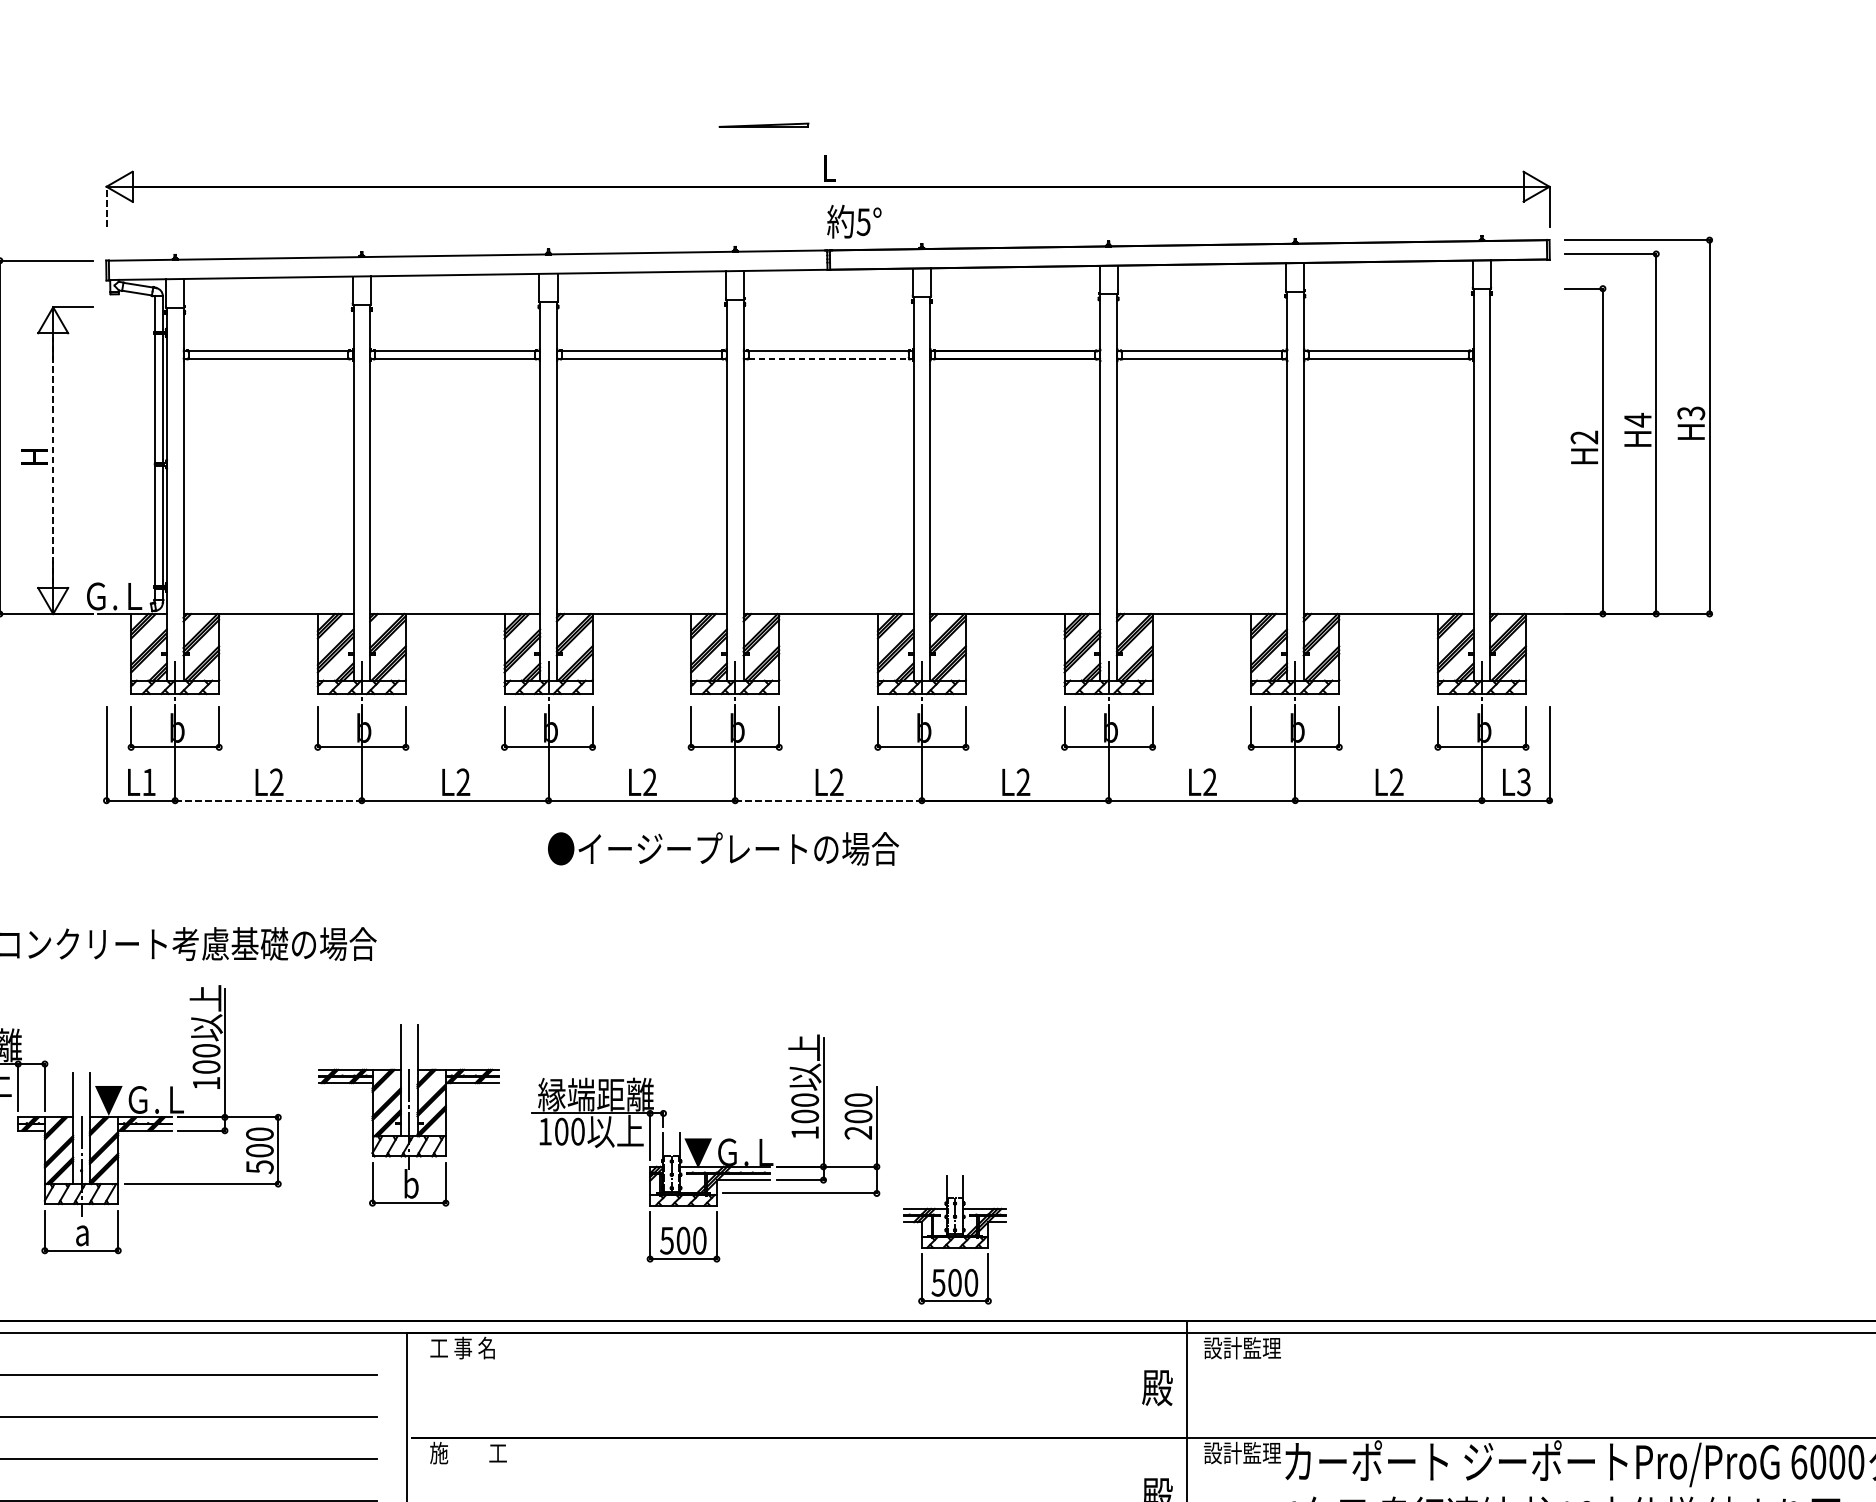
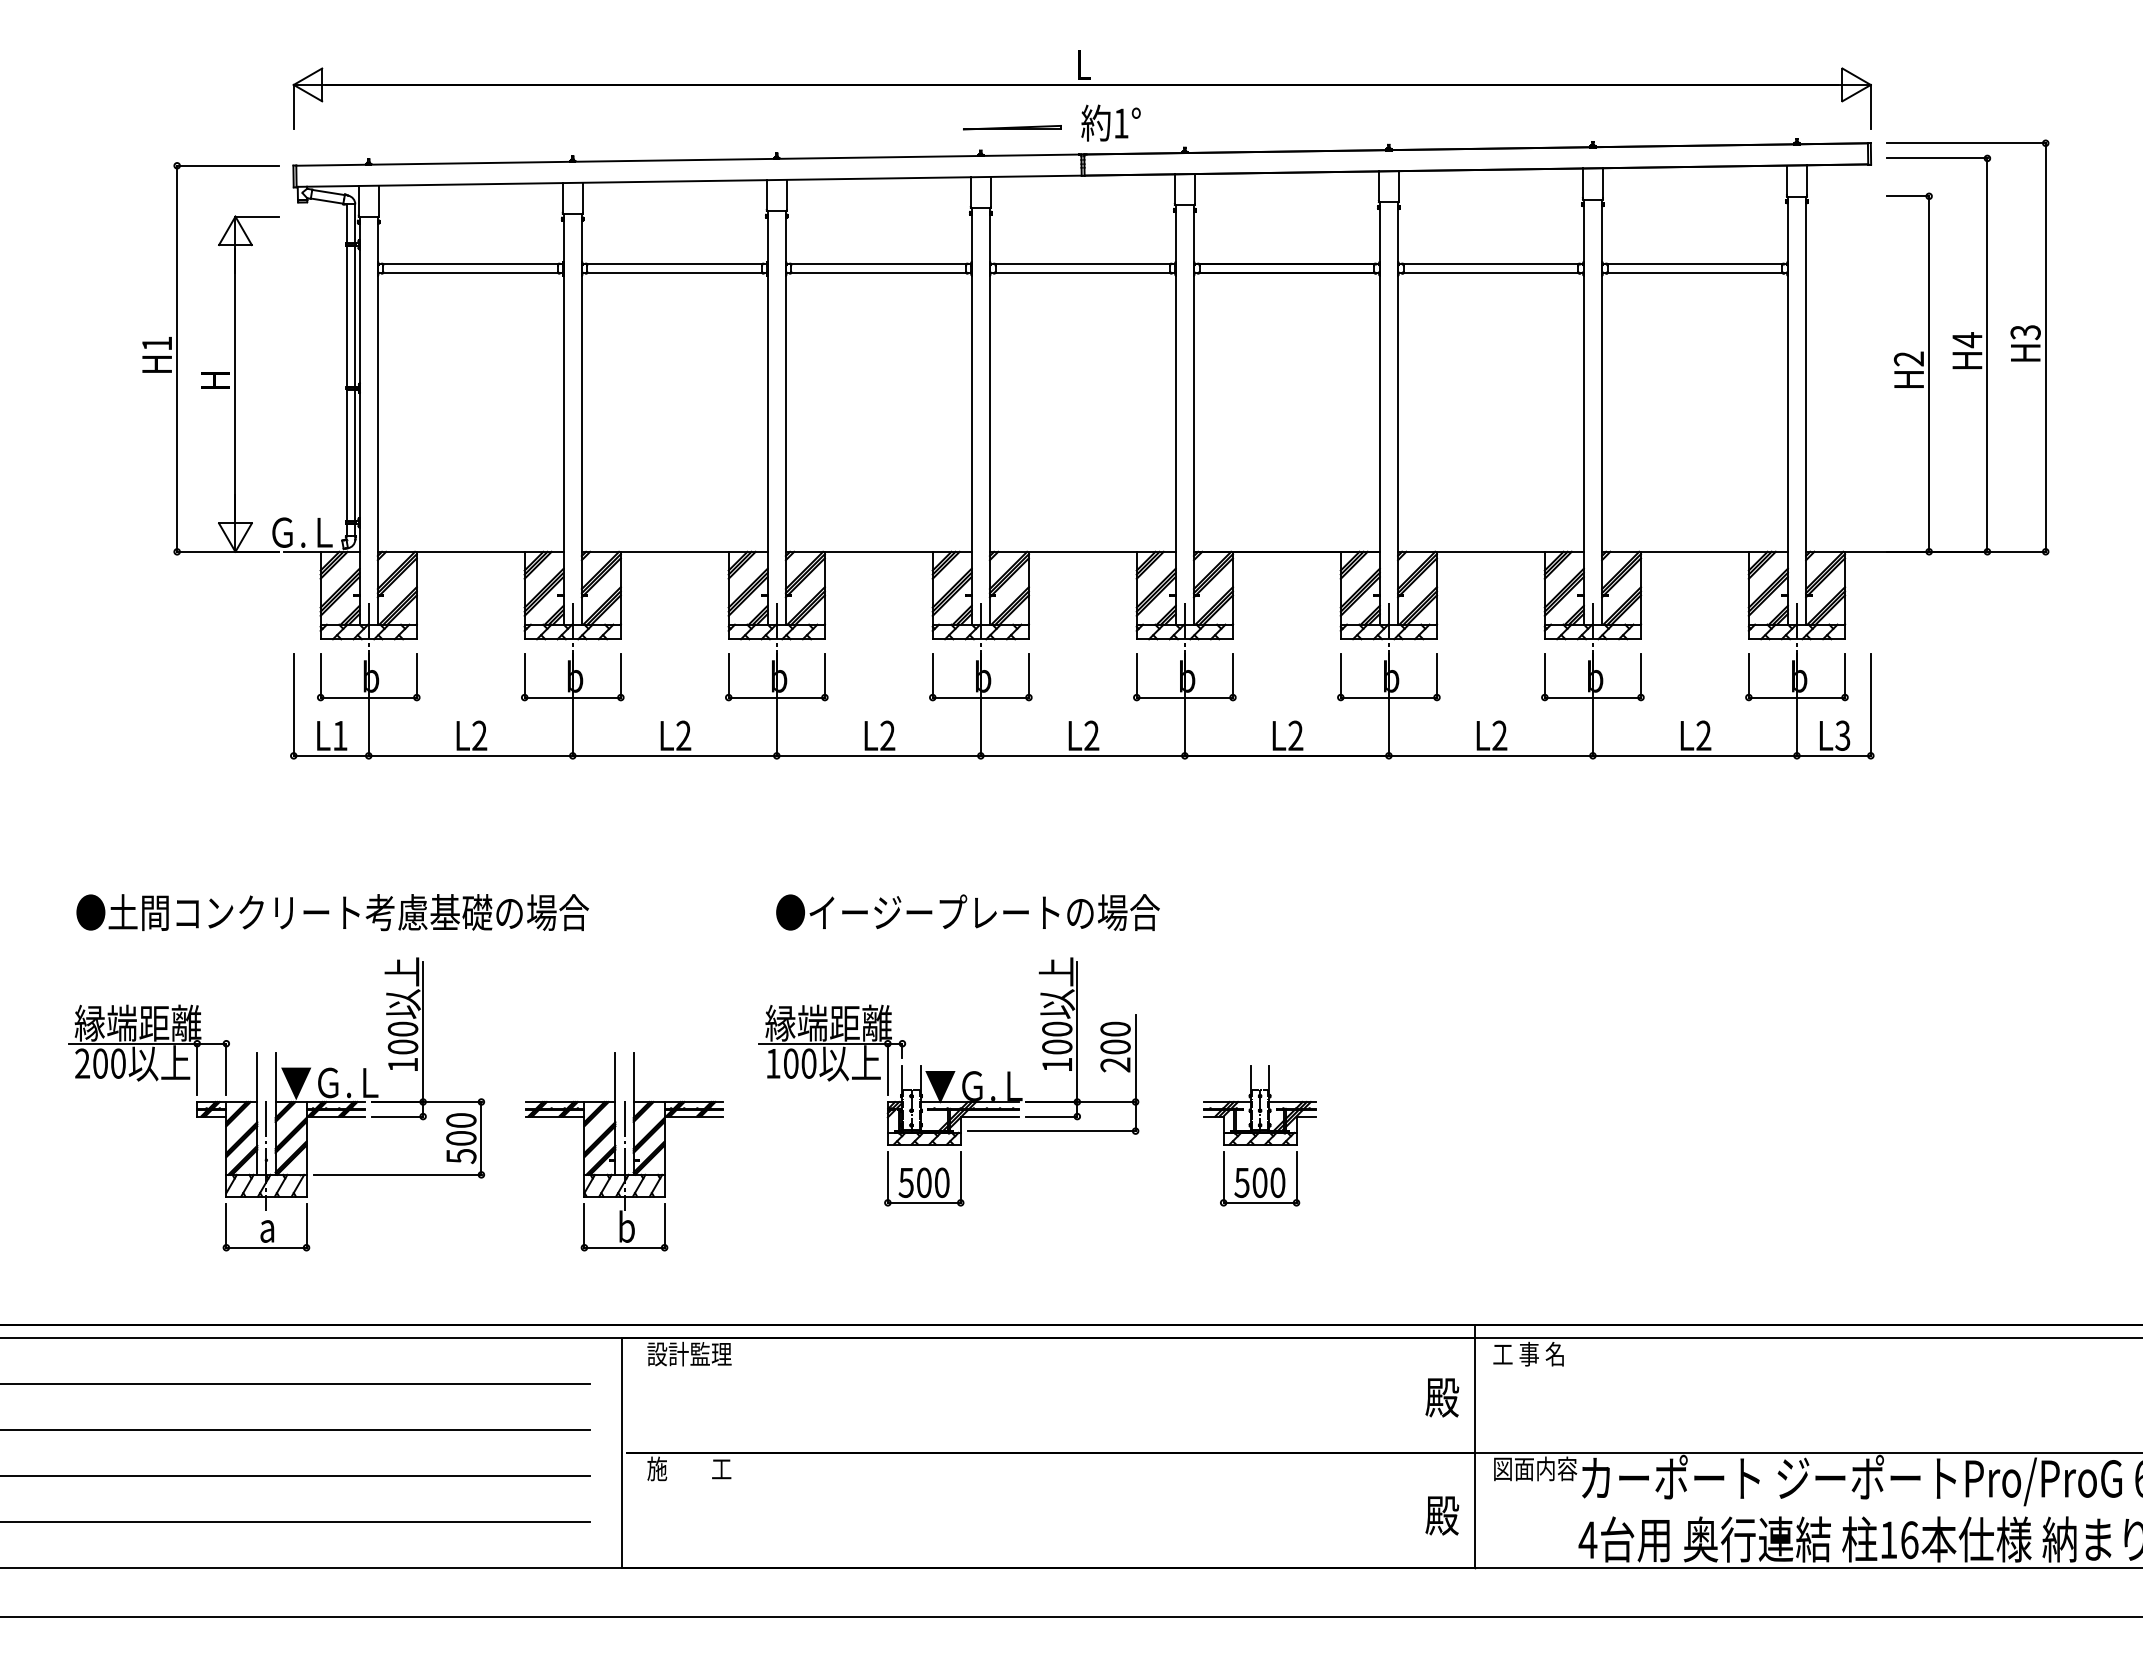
part: (764, 125) -> (1012, 127), moved
line: (106, 206) -> (293, 106), dashed -> solid
text: (863, 222) -> (1120, 123), 5° -> 1°
line: (829, 359) -> (1083, 273), dashed -> solid
line: (53, 460) -> (235, 384), dashed -> solid
line: (269, 800) -> (471, 755), dashed -> solid
line: (829, 800) -> (1083, 755), dashed -> solid
text: (723, 848) -> (967, 912), moved
part: (409, 1115) -> (624, 1151), moved
part: (705, 1148) -> (948, 1081), moved
part: (954, 1239) -> (1259, 1135), moved
text: (468, 1347) -> (689, 1353), 工 事 名 -> 設計監理
text: (1242, 1347) -> (1535, 1353), 設計監理 -> 工 事 名
text: (1242, 1452) -> (1535, 1468), 設計監理 -> 図面内容

